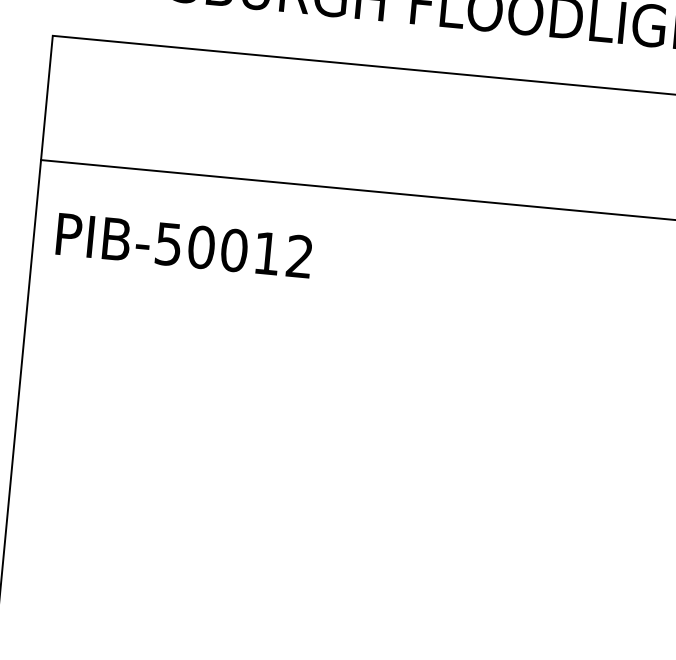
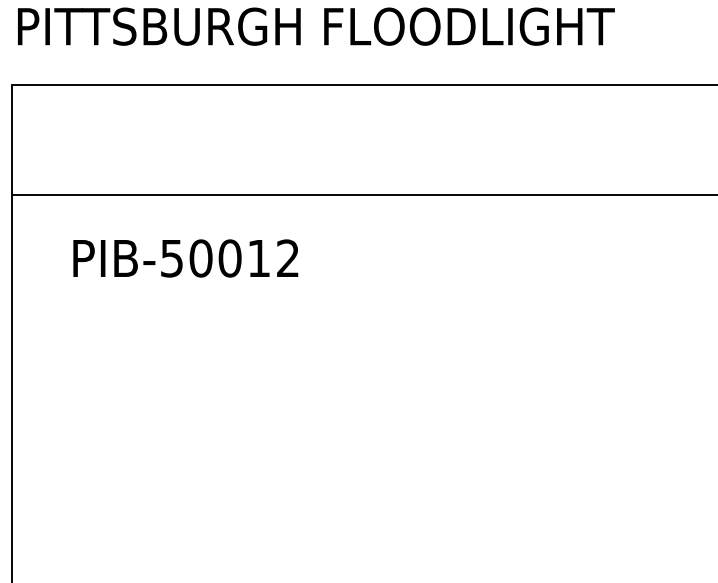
text: (183, 245) -> (185, 258), moved

